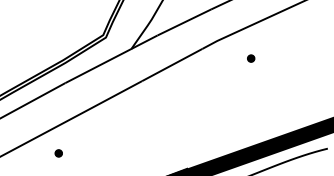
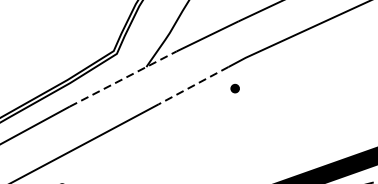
part: (251, 58) -> (235, 88), moved
line: (111, 59) -> (123, 79), solid -> dashed
line: (171, 65) -> (192, 86), solid -> dashed

